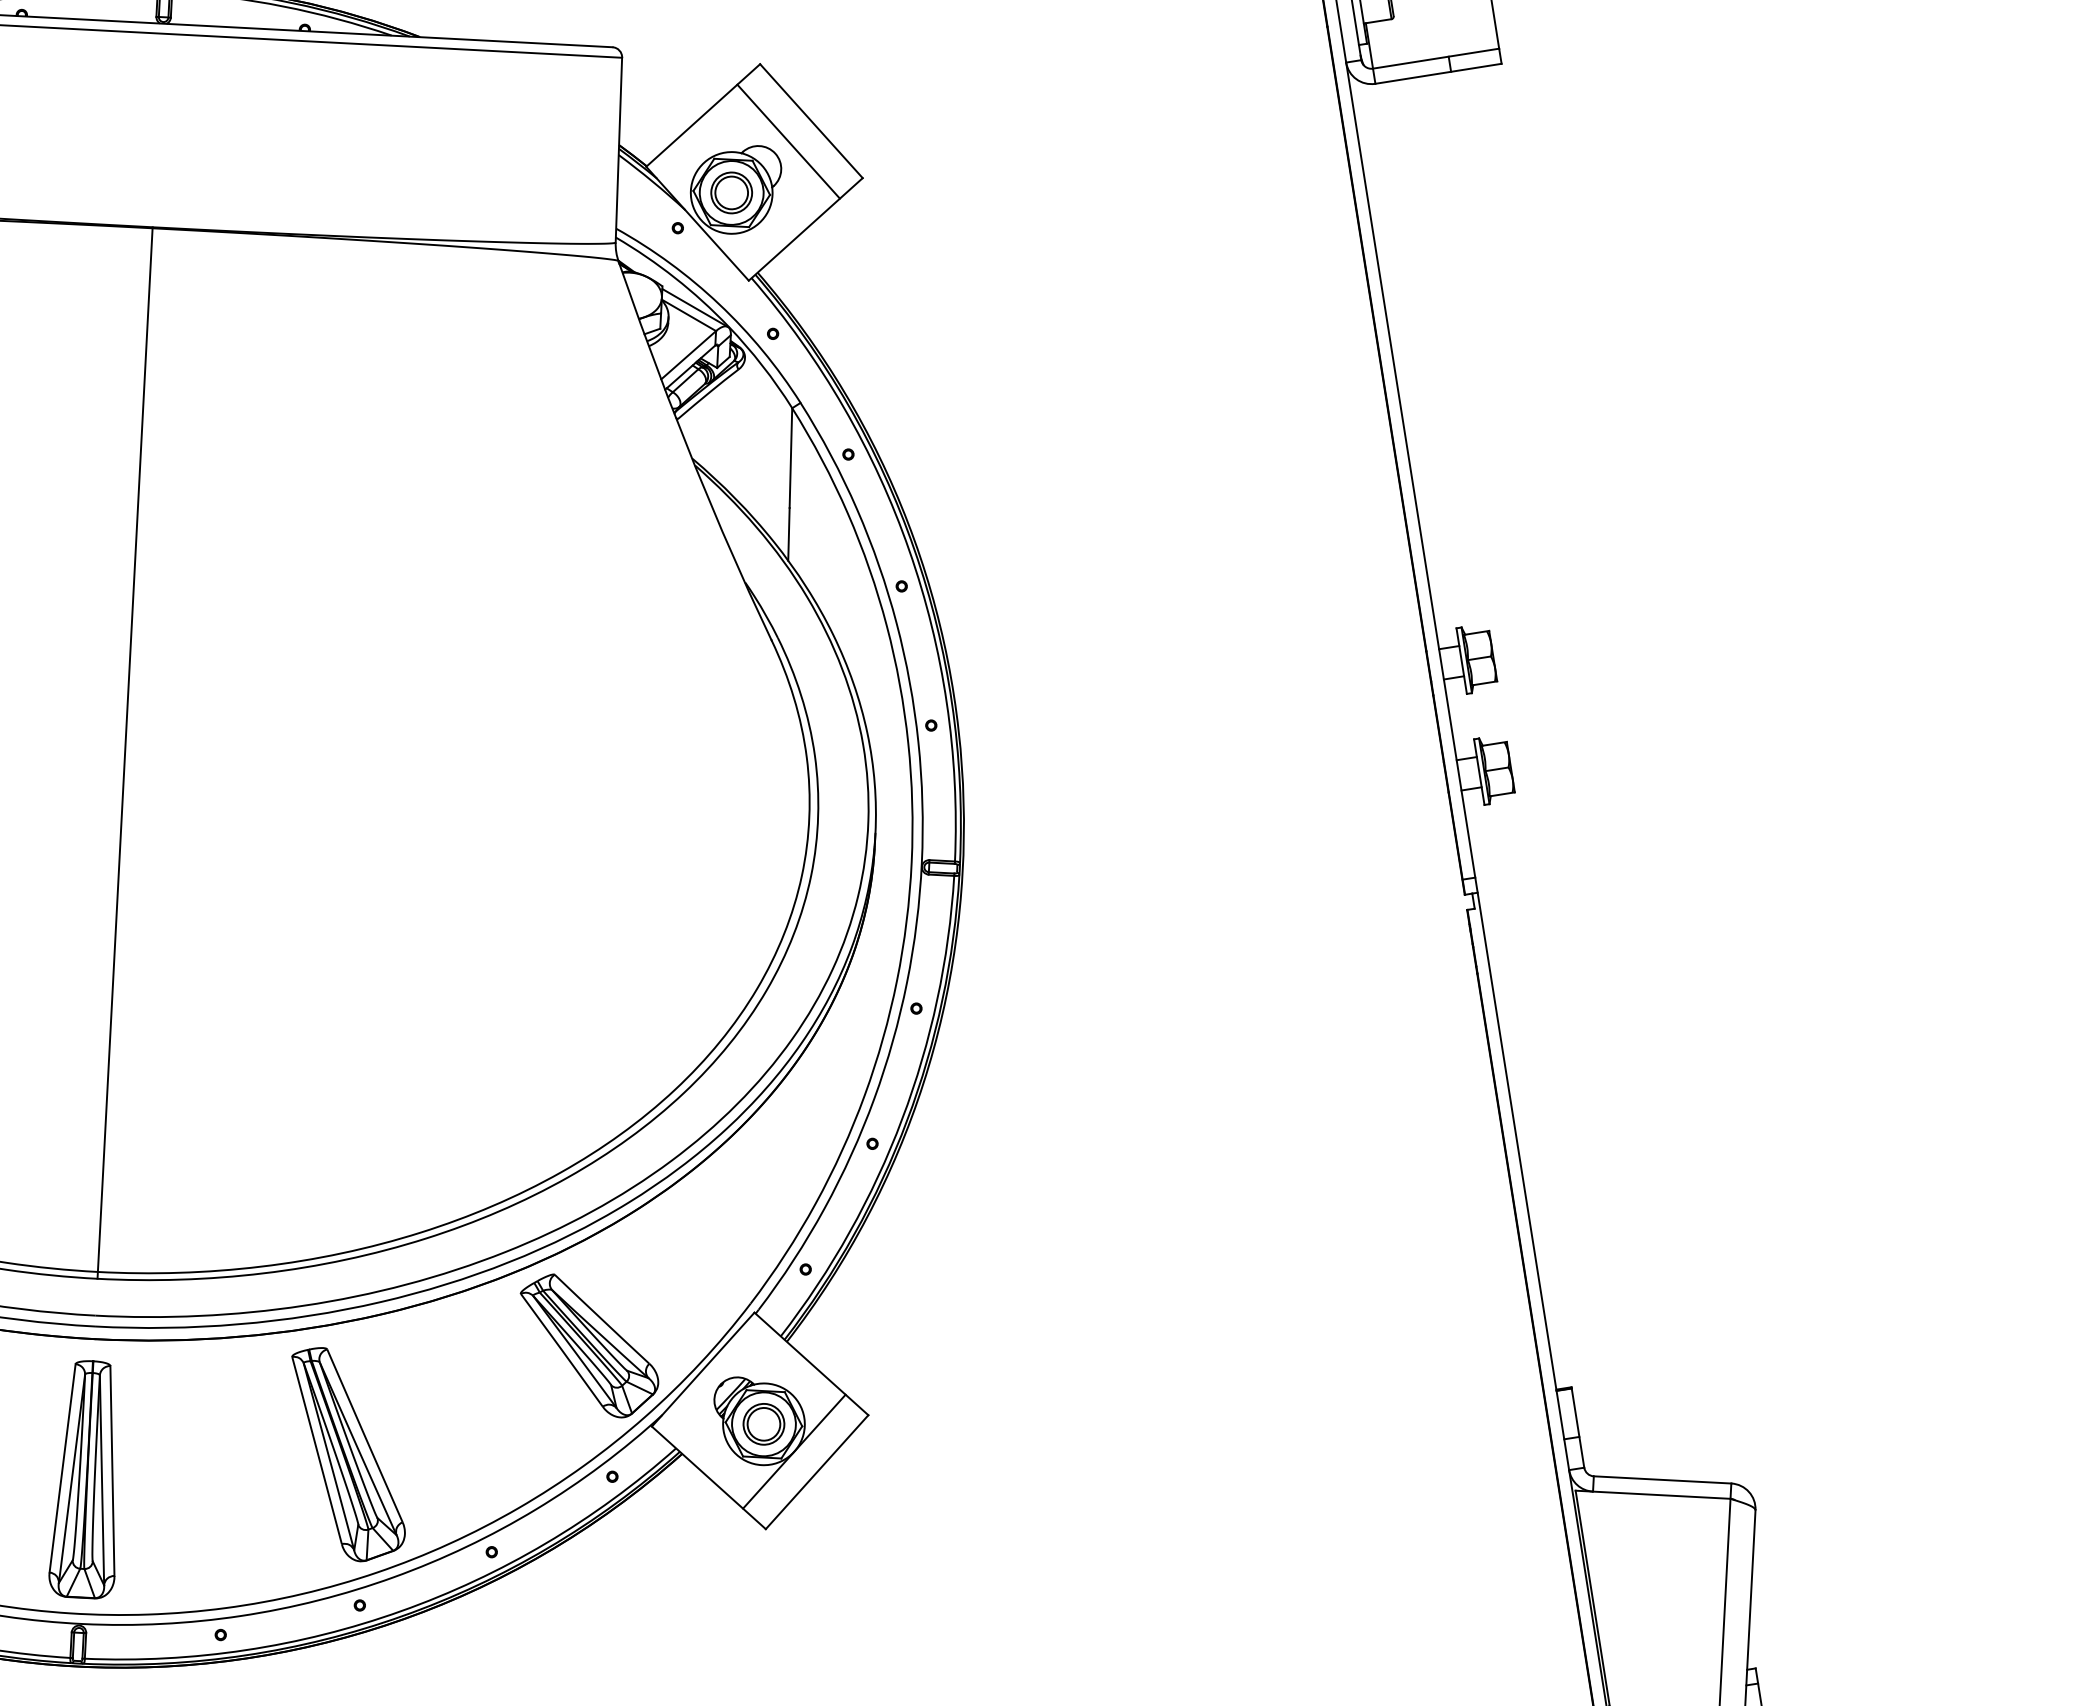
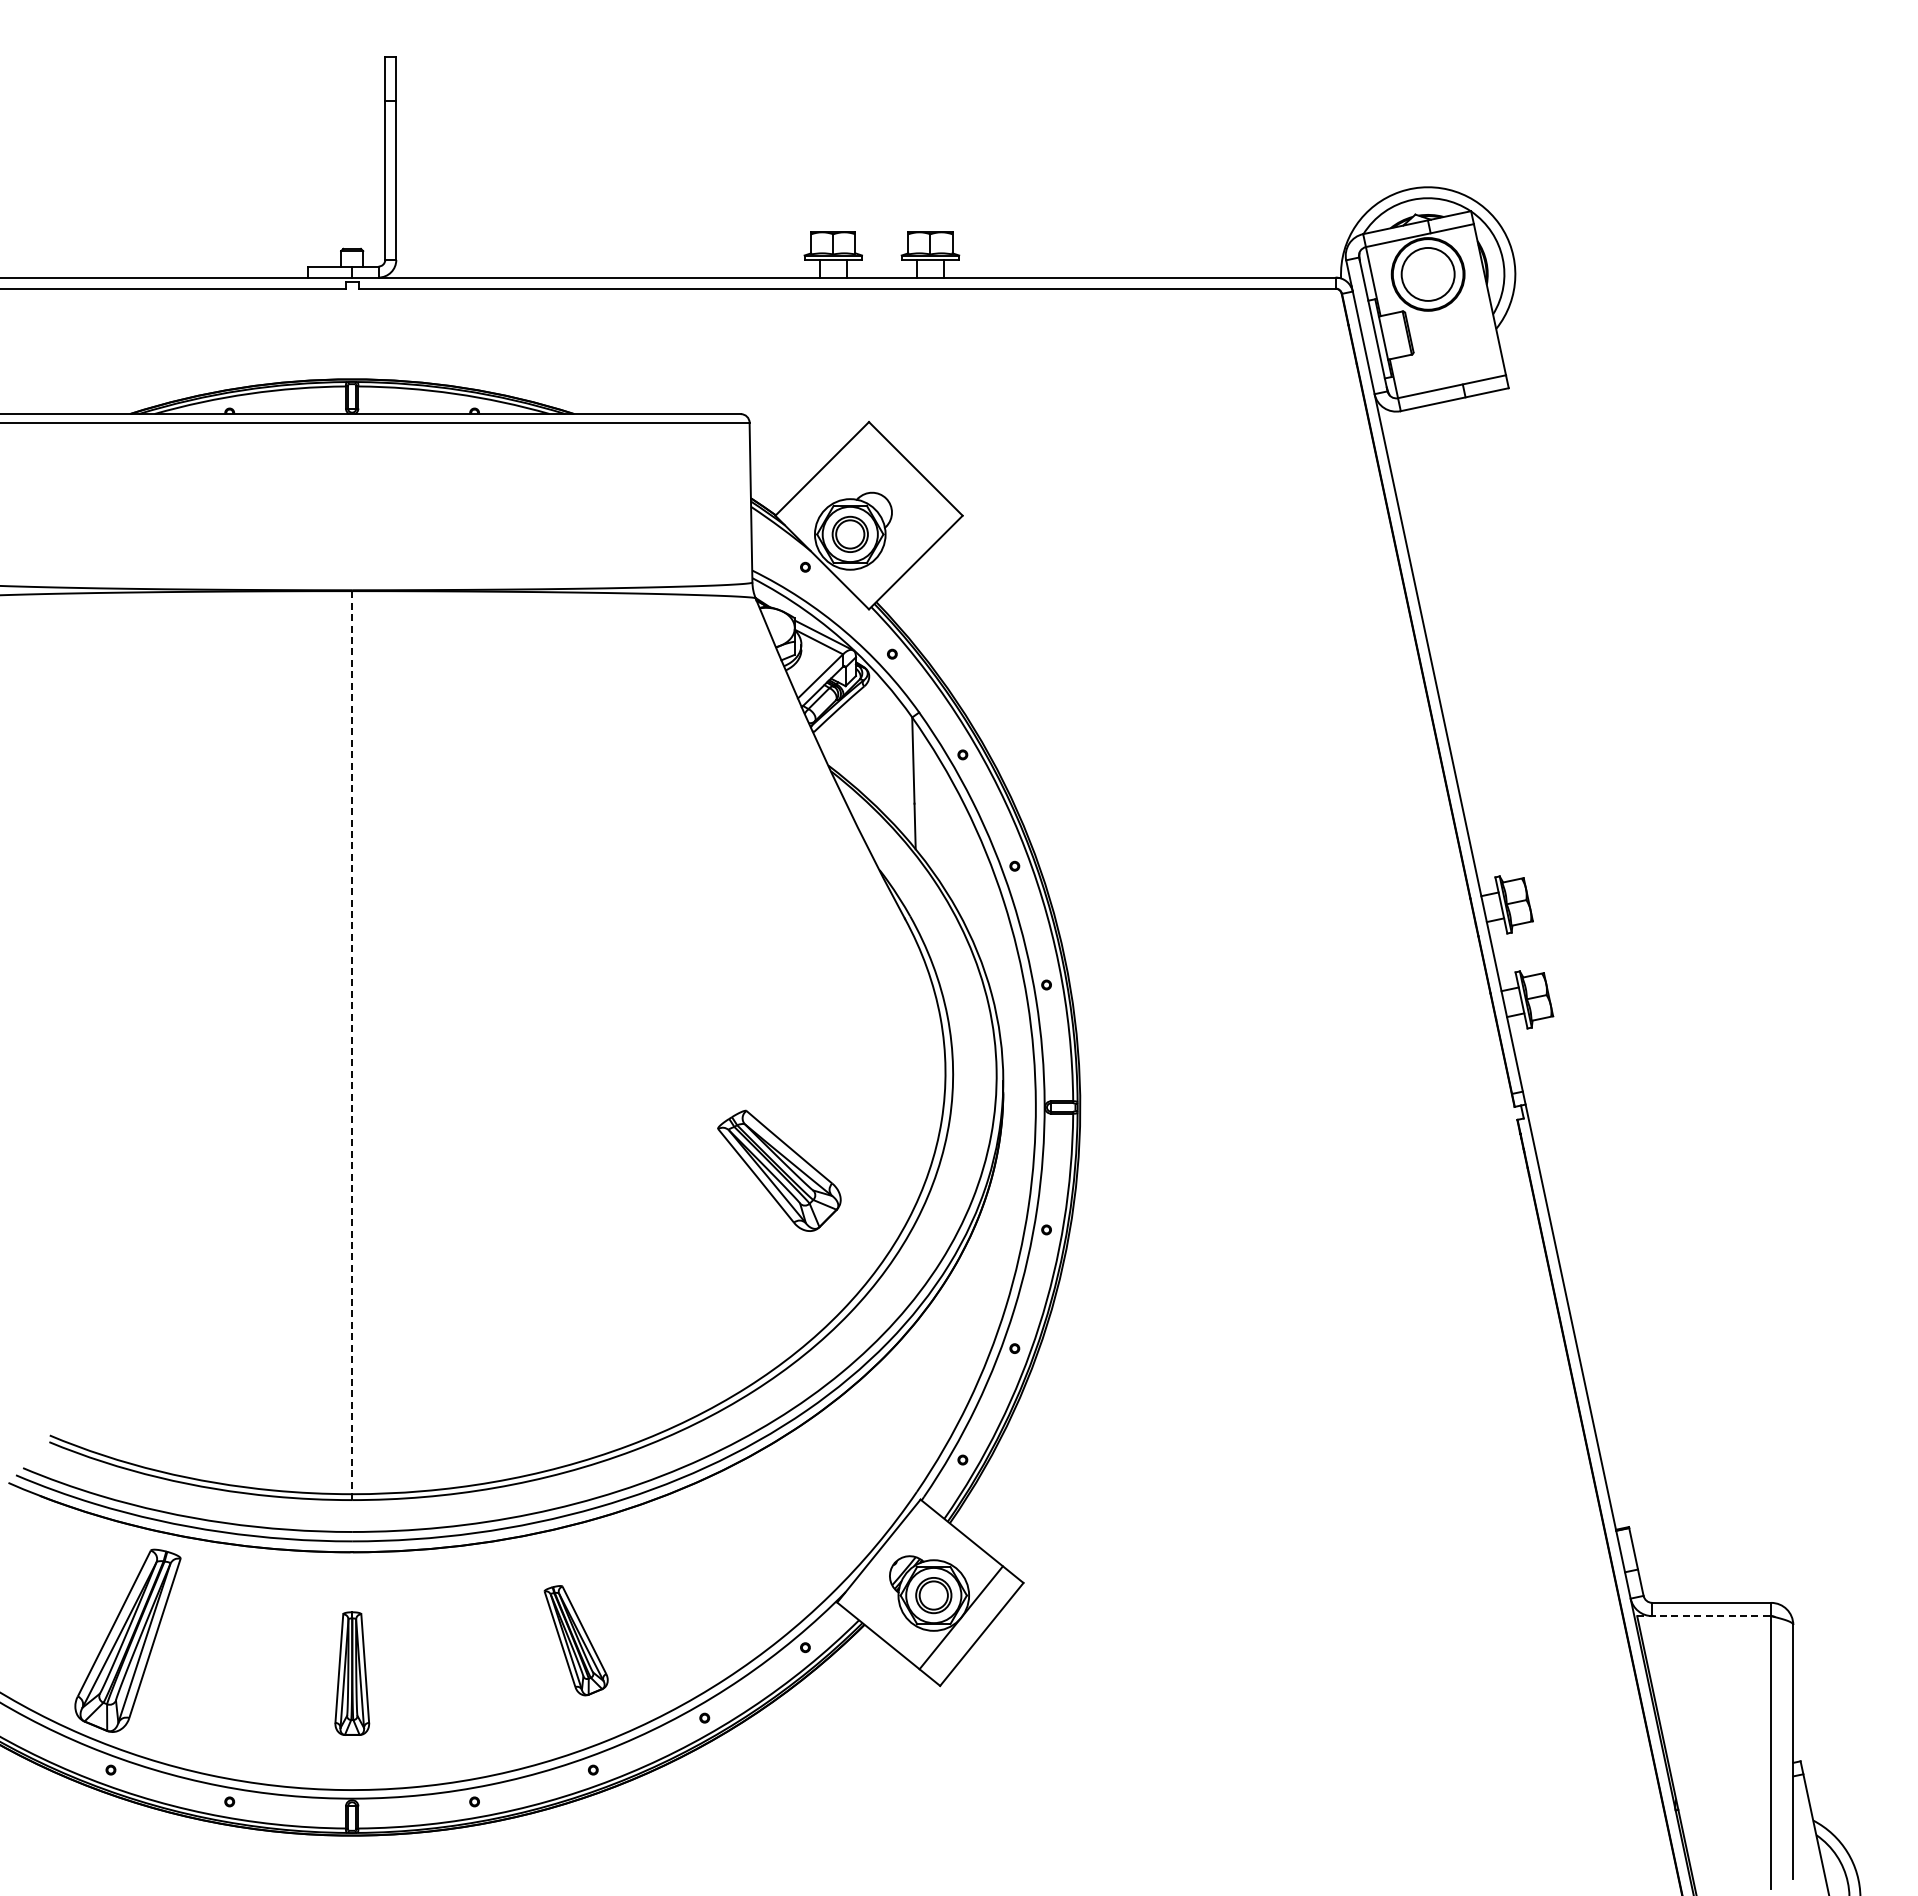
line: (787, 141) -> (896, 487), removed
line: (125, 753) -> (352, 1045), solid -> dashed
part: (589, 1345) -> (779, 1170), moved
part: (347, 1454) -> (575, 1640), size x0.6
part: (87, 1479) -> (352, 1673), size x0.6
line: (1653, 1495) -> (1704, 1616), solid -> dashed

